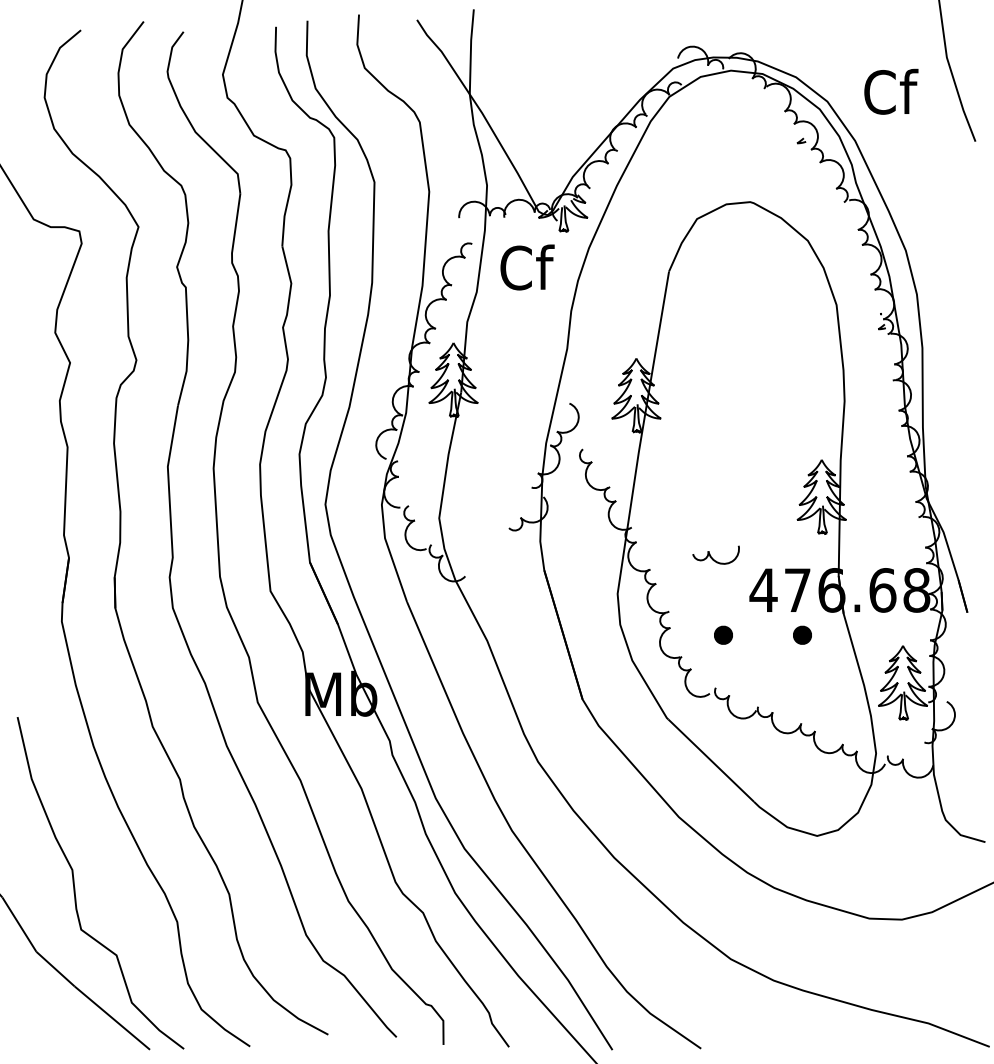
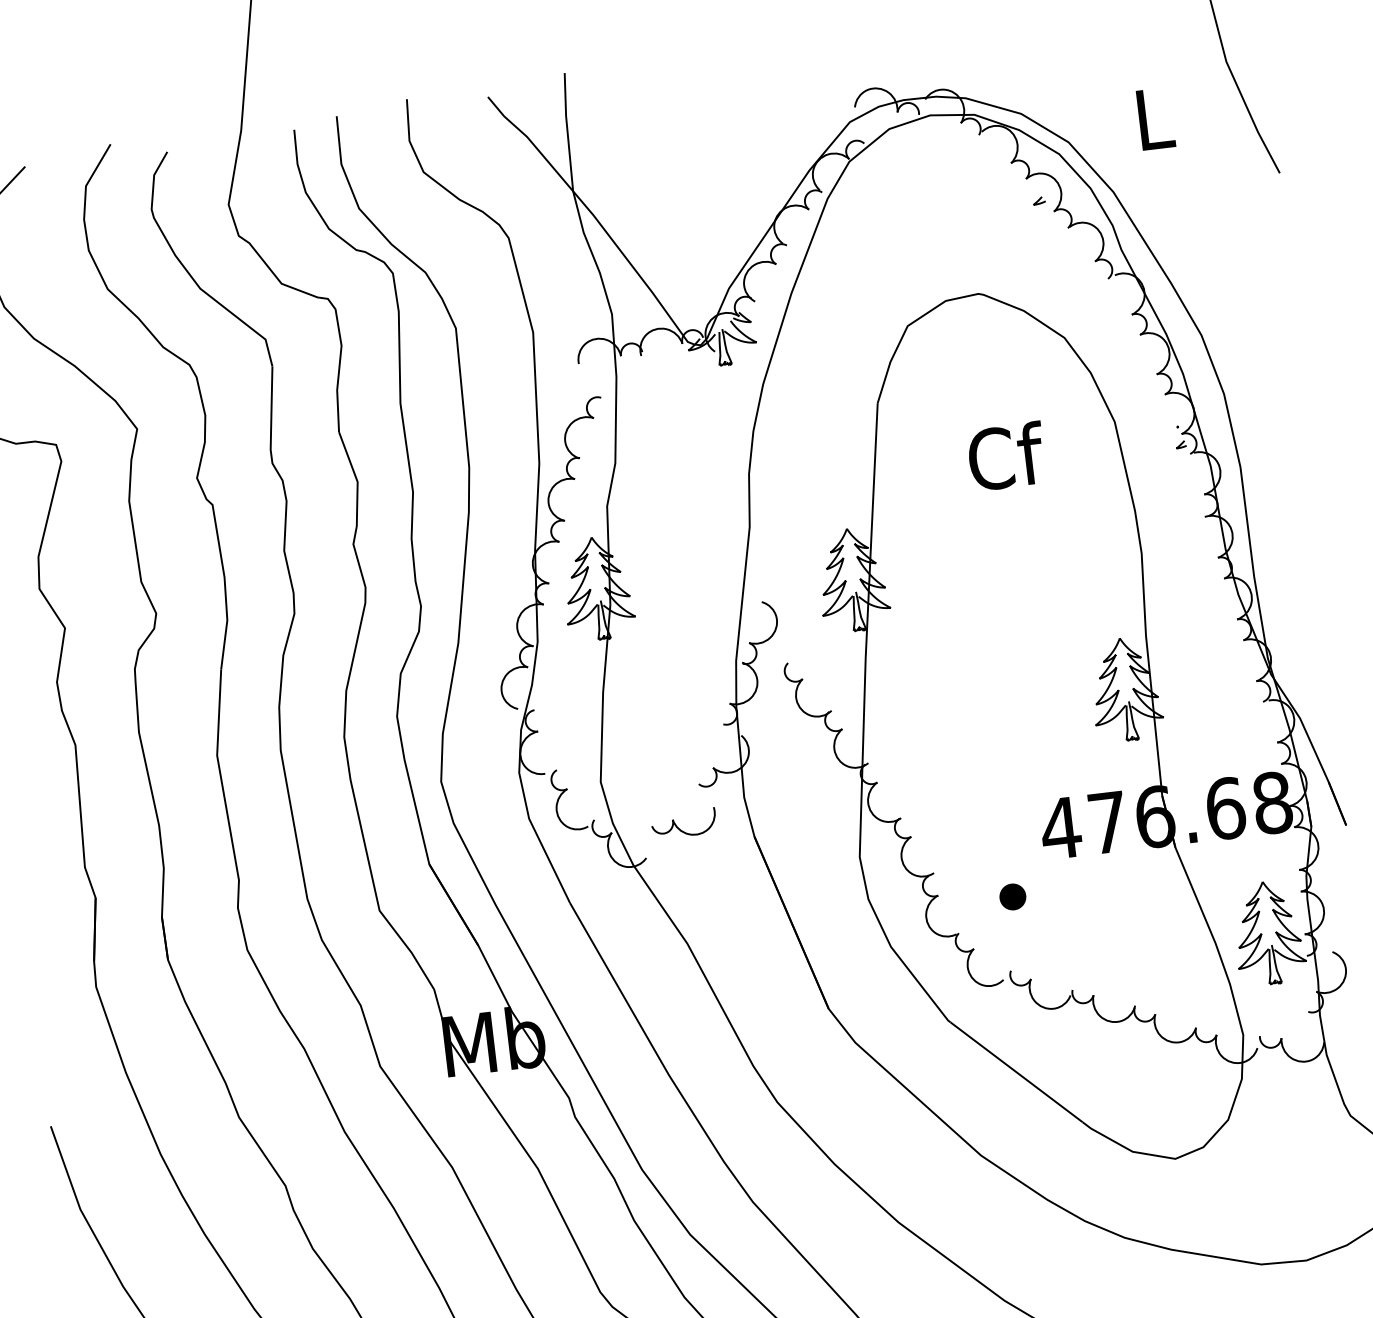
text: (891, 91) -> (1155, 117), Cf -> L
text: (527, 267) -> (1006, 456), moved
part: (715, 554) -> (683, 823), moved
part: (802, 634) -> (1121, 882), removed

